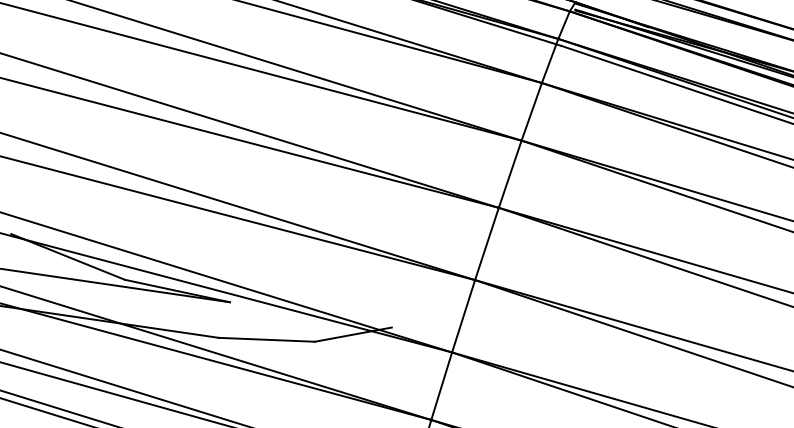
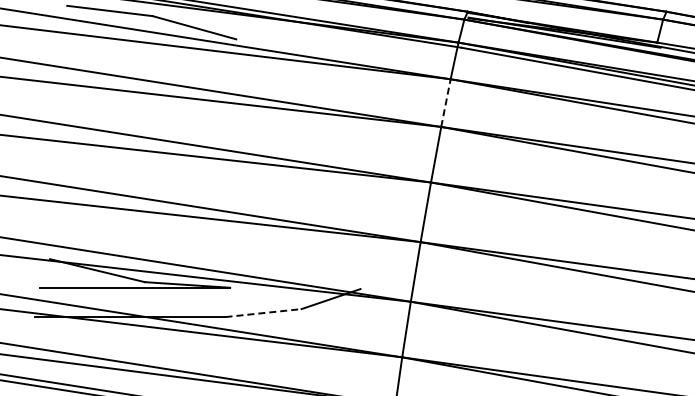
line: (532, 111) -> (446, 102), solid -> dashed
line: (268, 340) -> (264, 313), solid -> dashed

